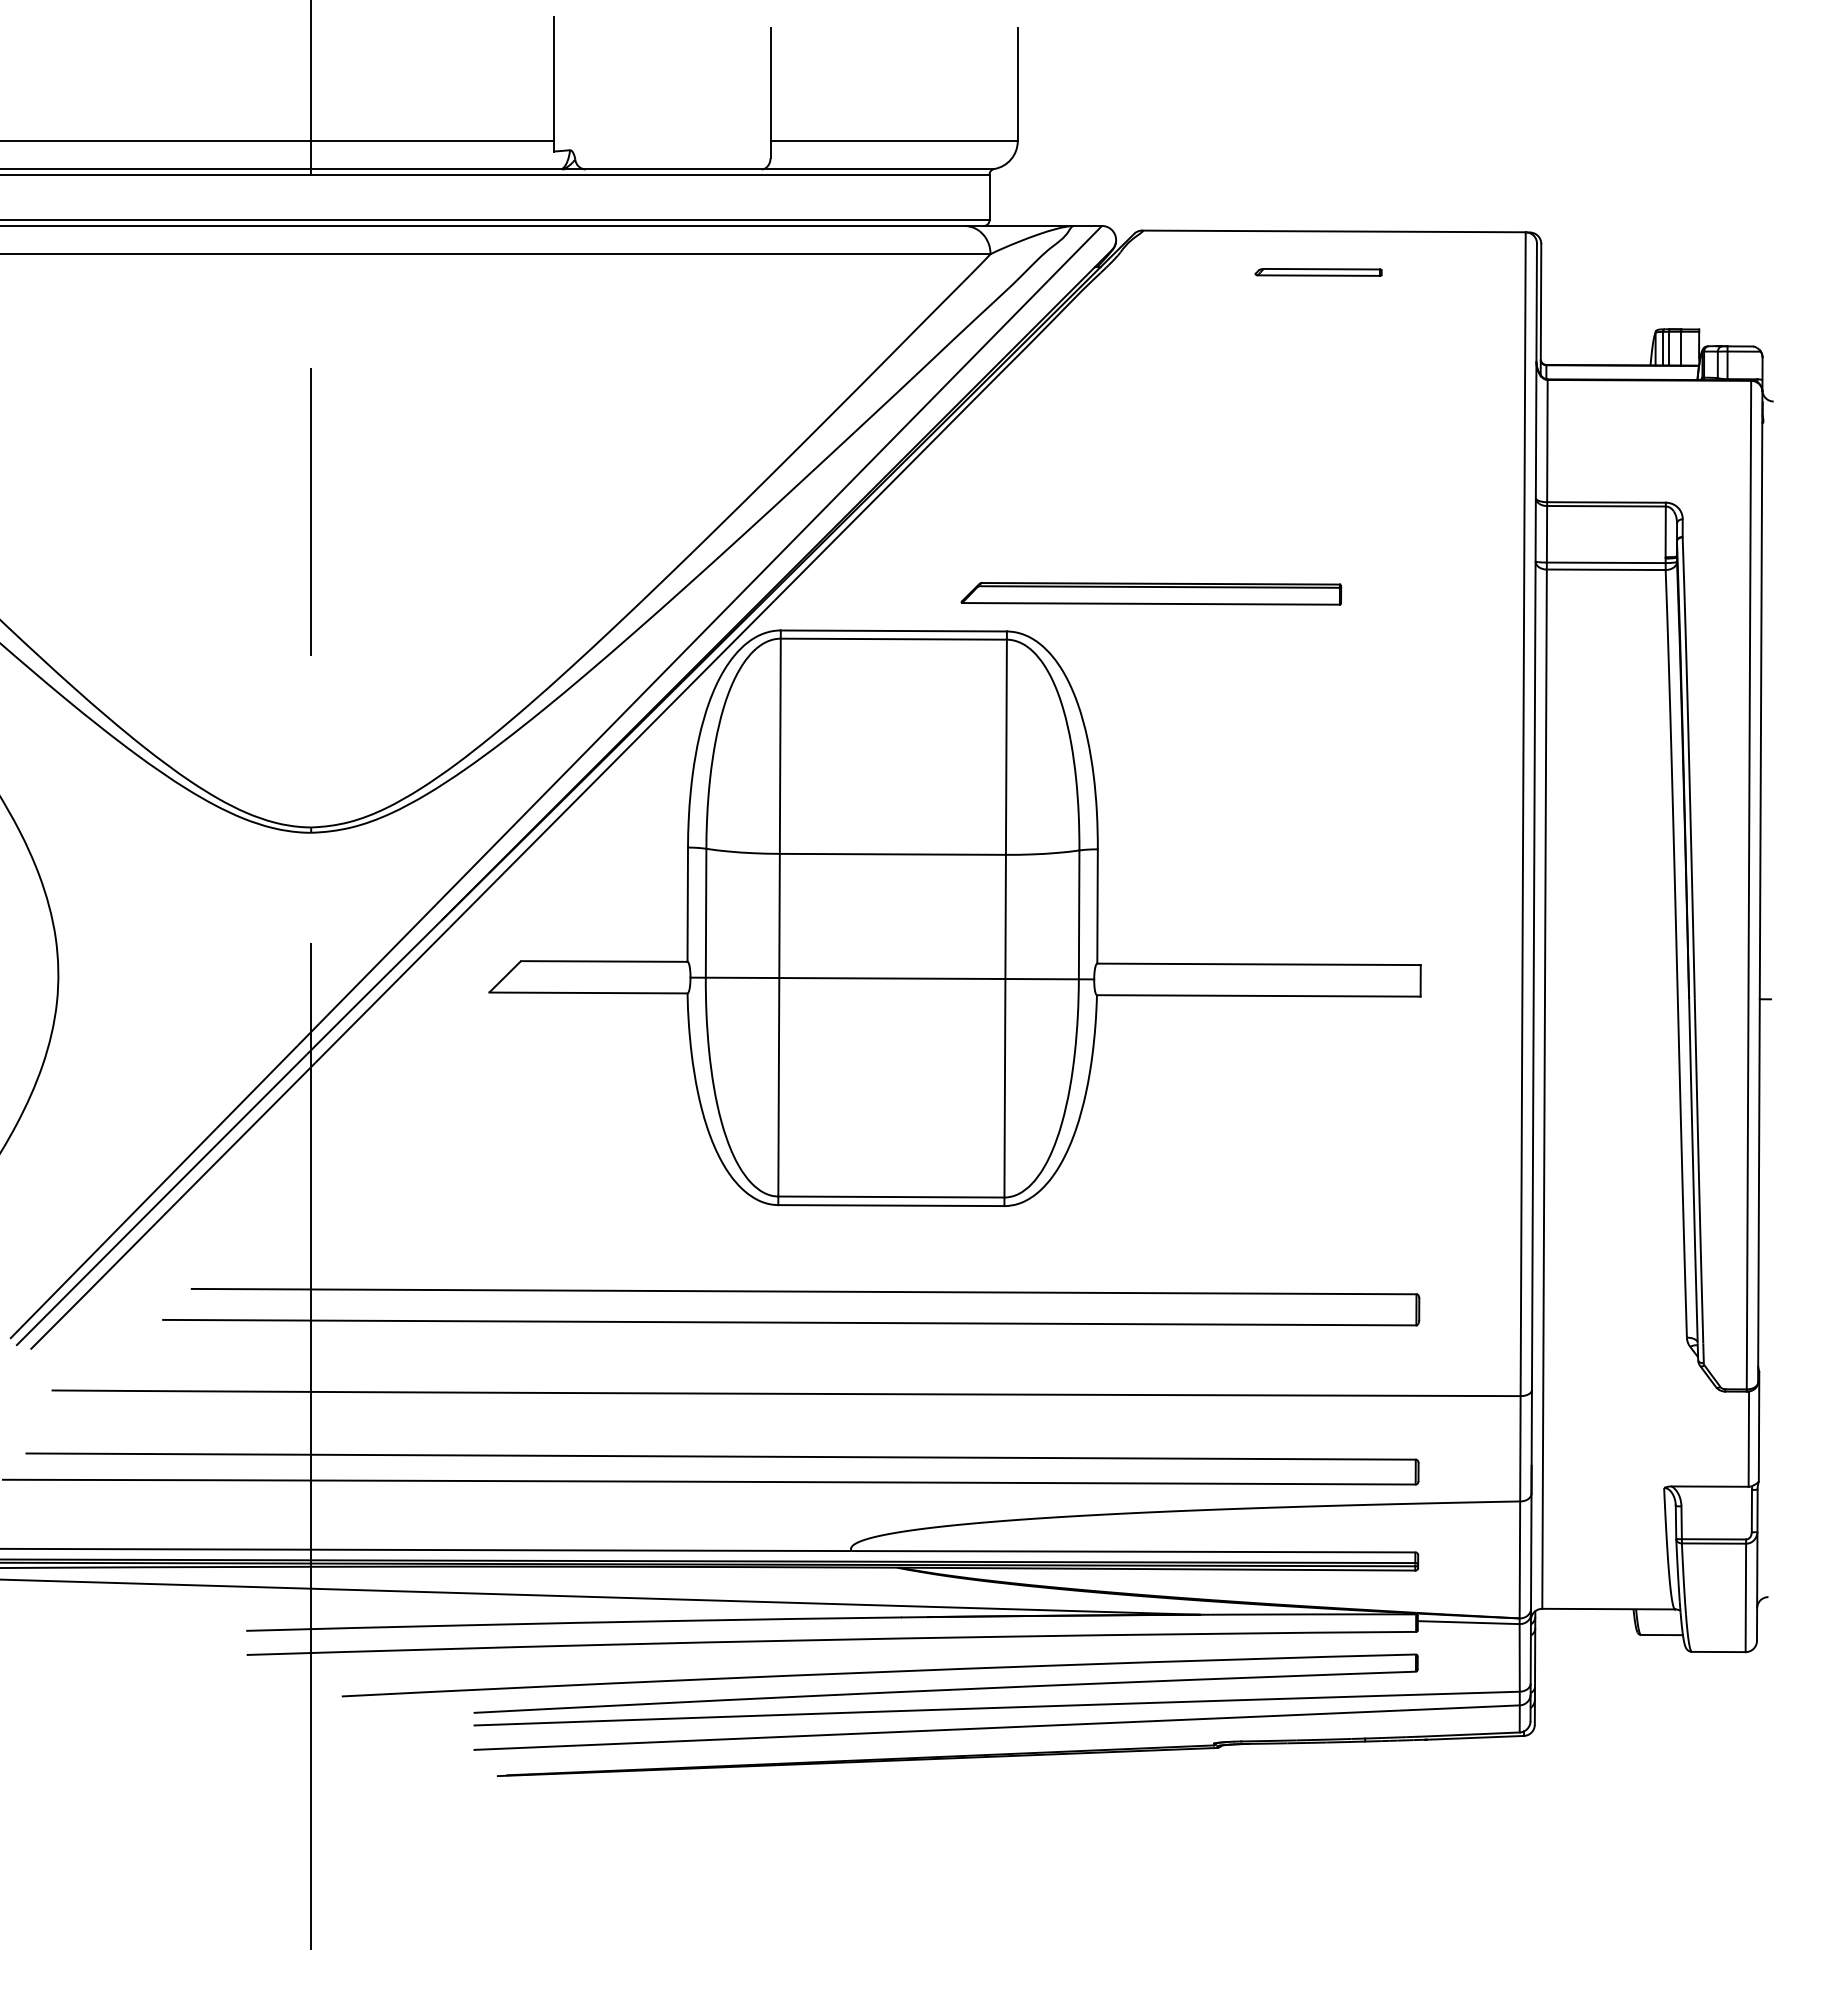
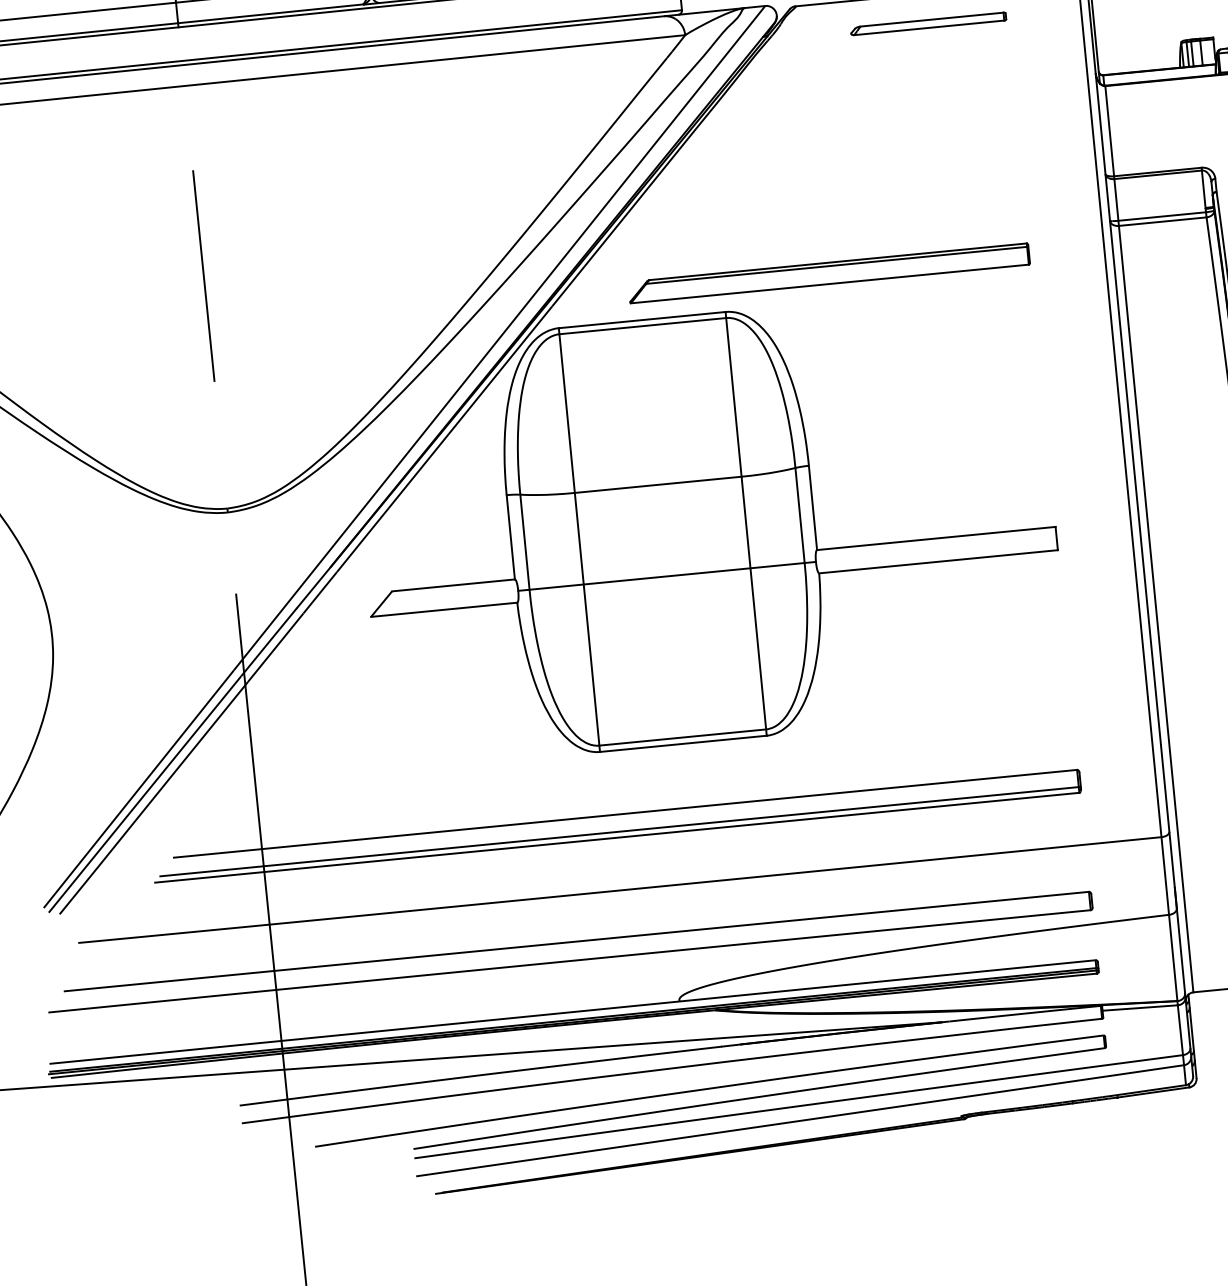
part: (1318, 272) -> (928, 24), size x1.67
part: (1151, 593) -> (829, 273), size x1.43
line: (794, 1314) -> (620, 831), added

